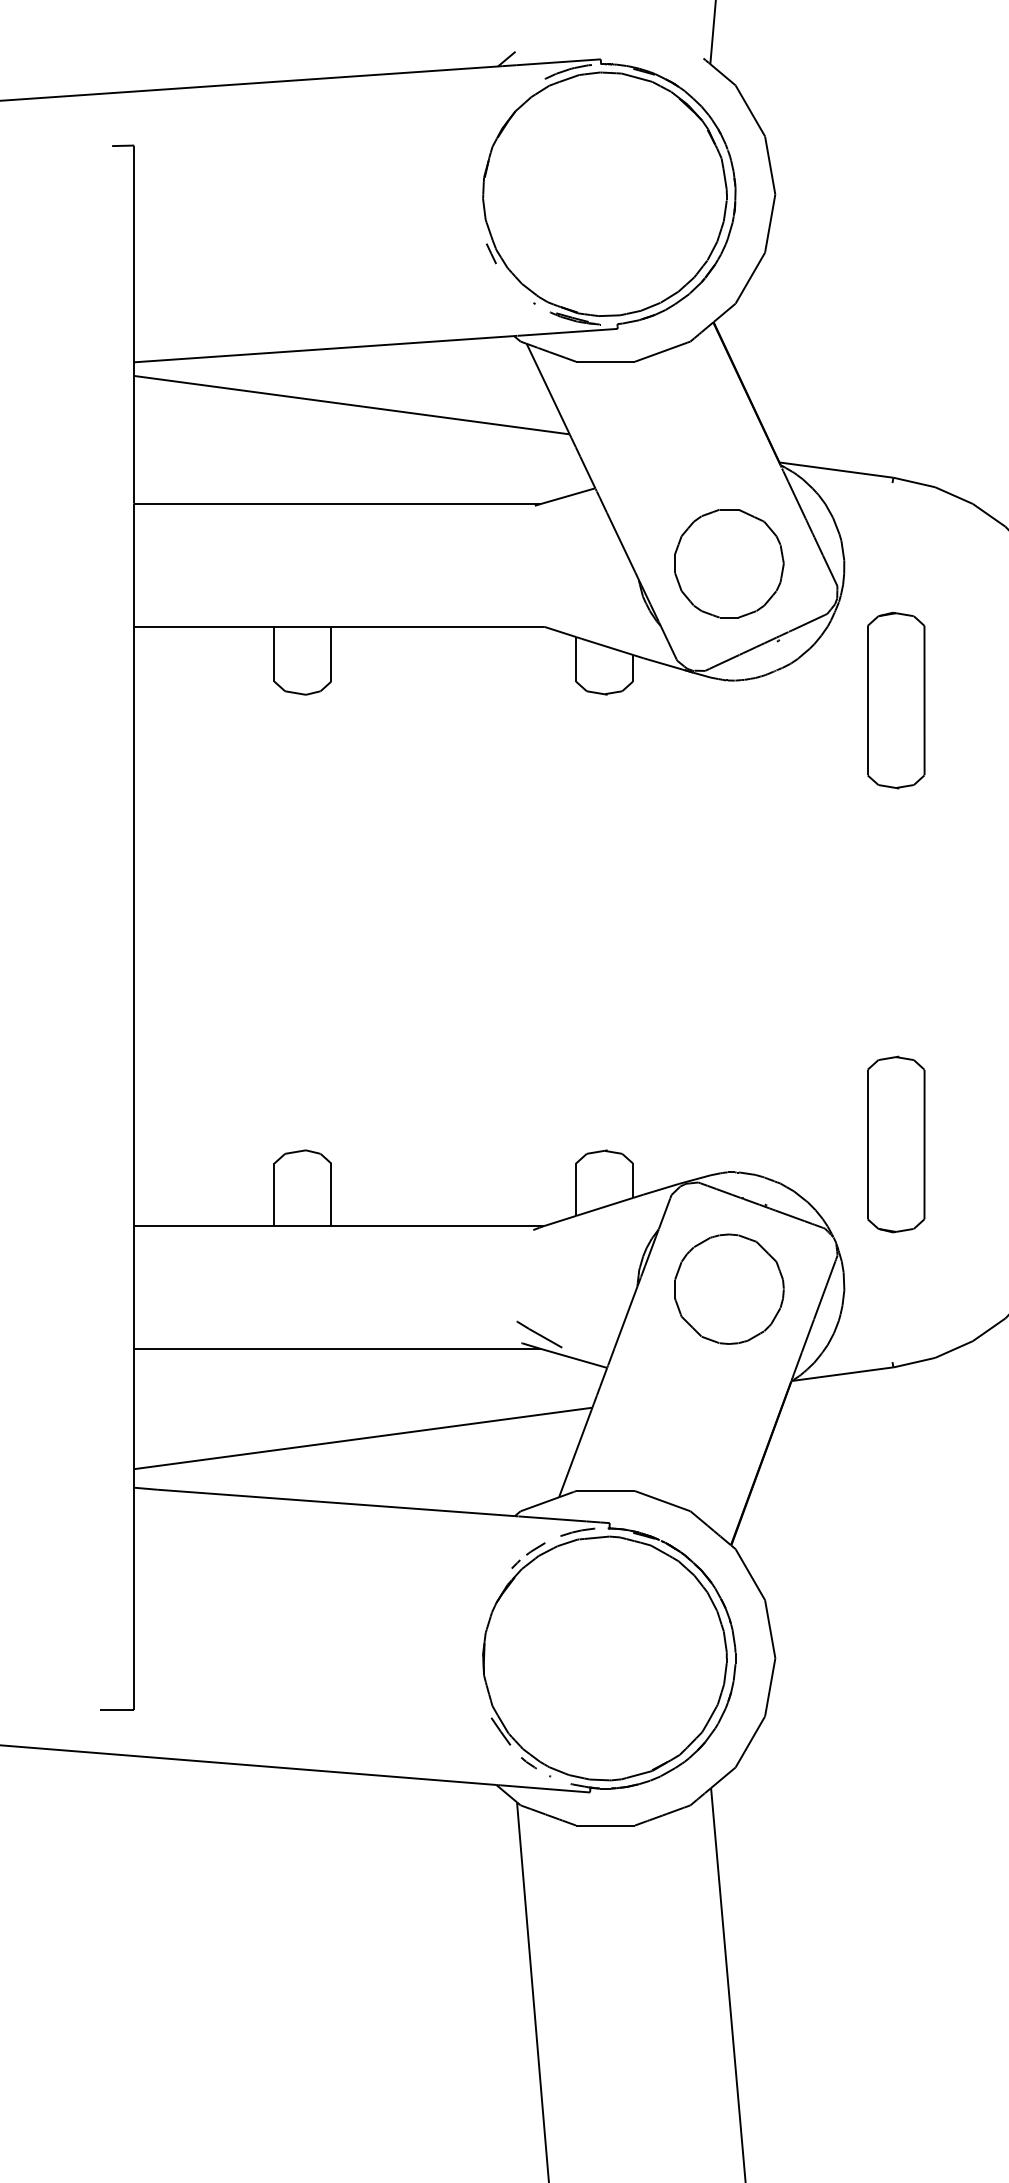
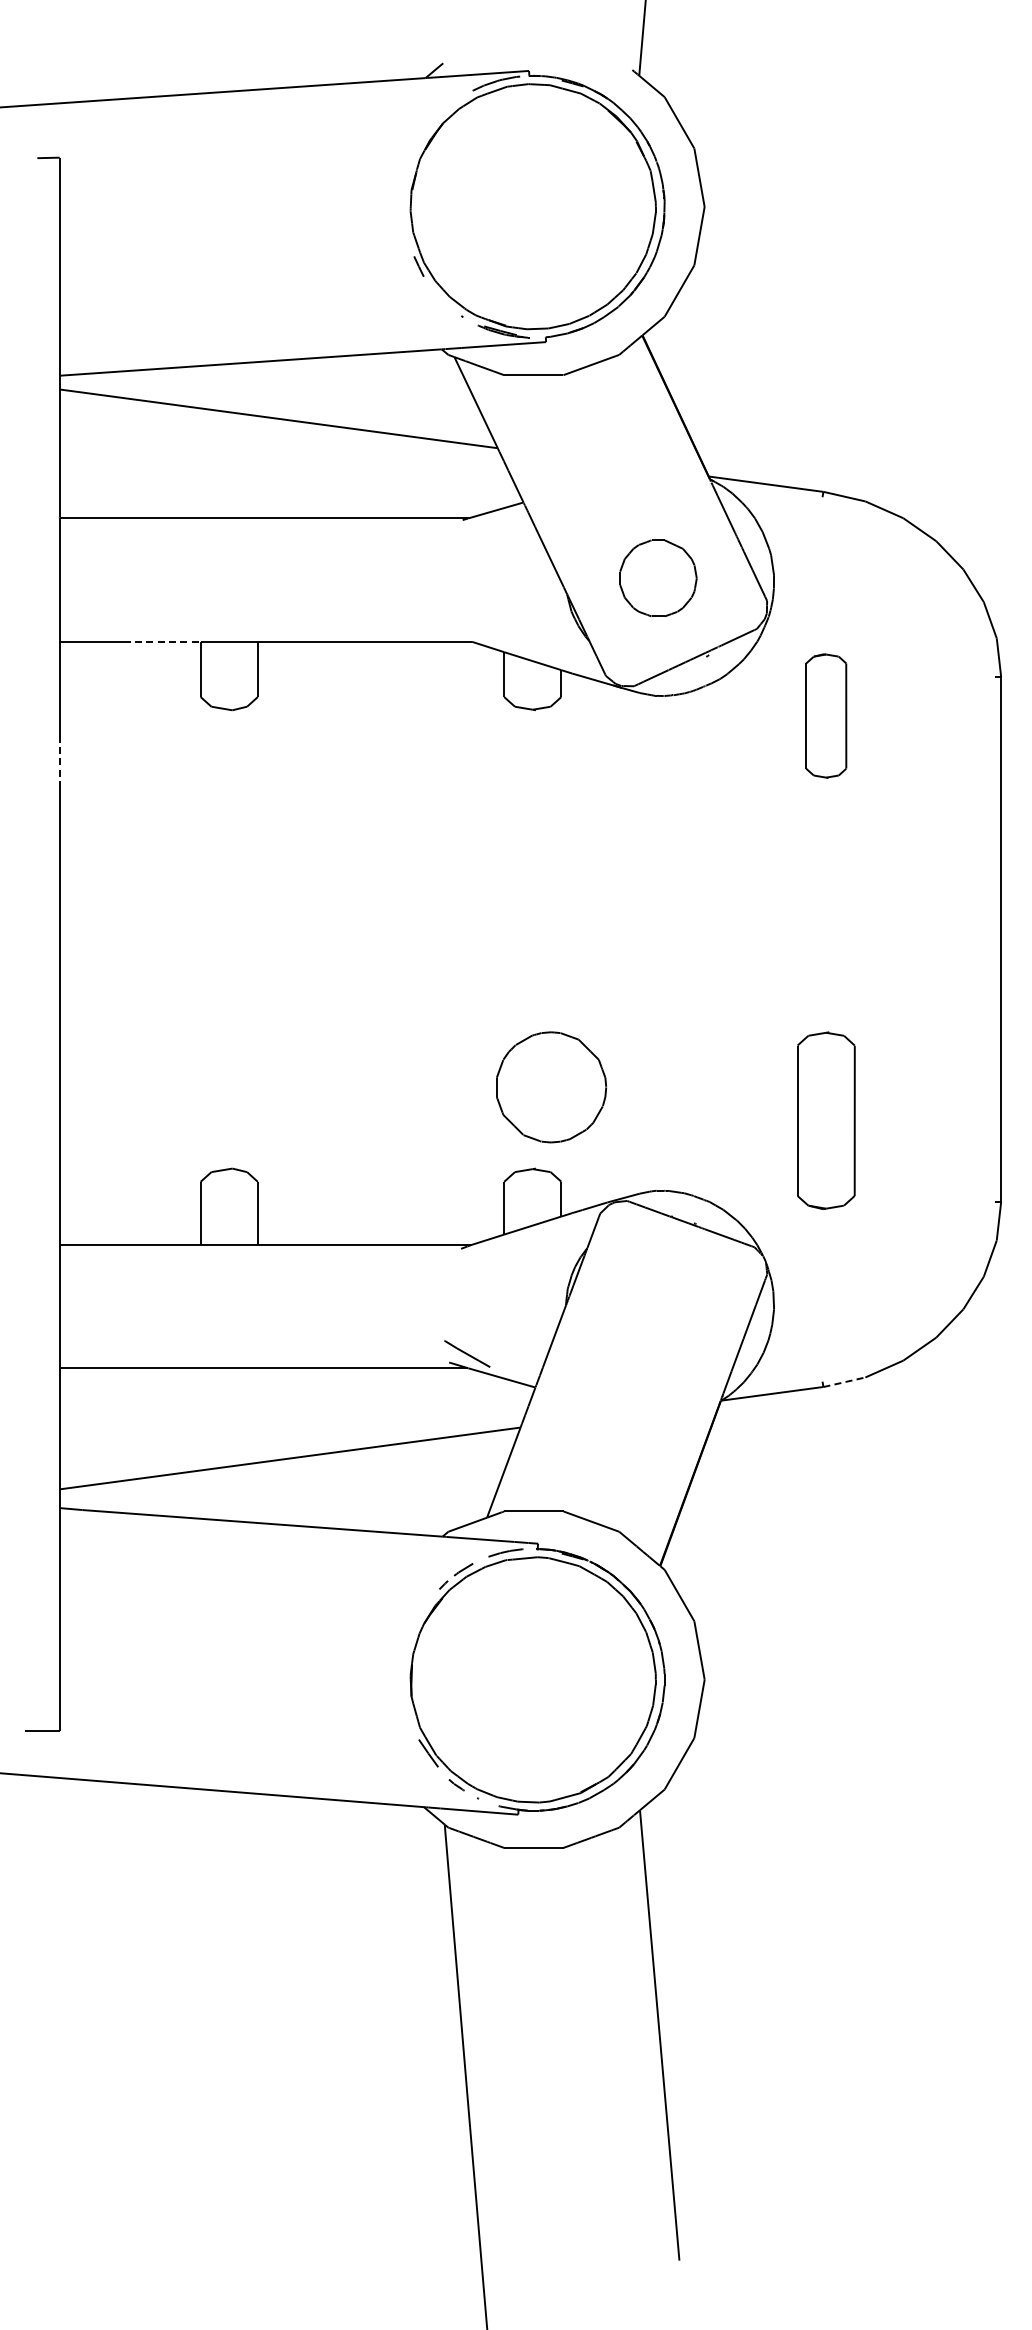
part: (729, 563) -> (658, 578), size x0.7
line: (236, 626) -> (162, 641), solid -> dashed
part: (896, 699) -> (826, 715), size x0.7
line: (134, 745) -> (59, 761), solid -> dashed
part: (896, 1144) -> (826, 1120), moved
part: (729, 1289) -> (551, 1087), moved
line: (914, 1362) -> (844, 1382), solid -> dashed

